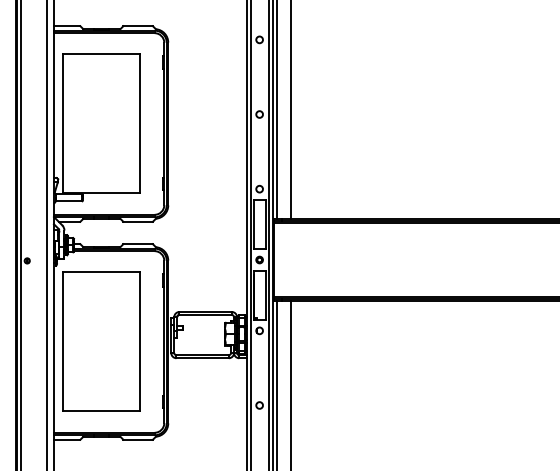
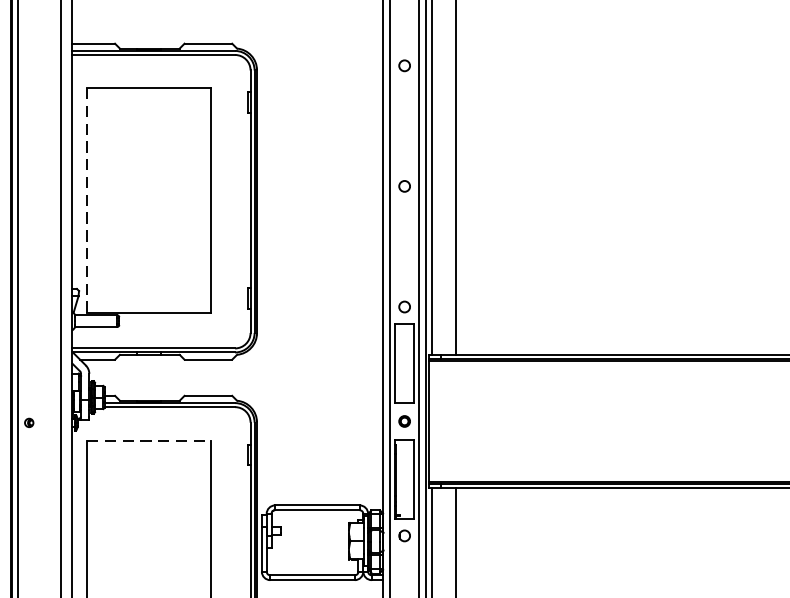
line: (63, 122) -> (87, 199), solid -> dashed
line: (101, 271) -> (149, 440), solid -> dashed

